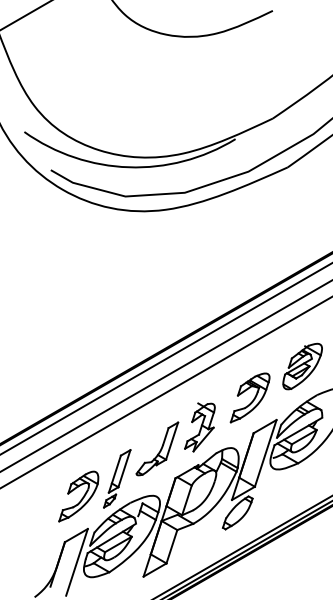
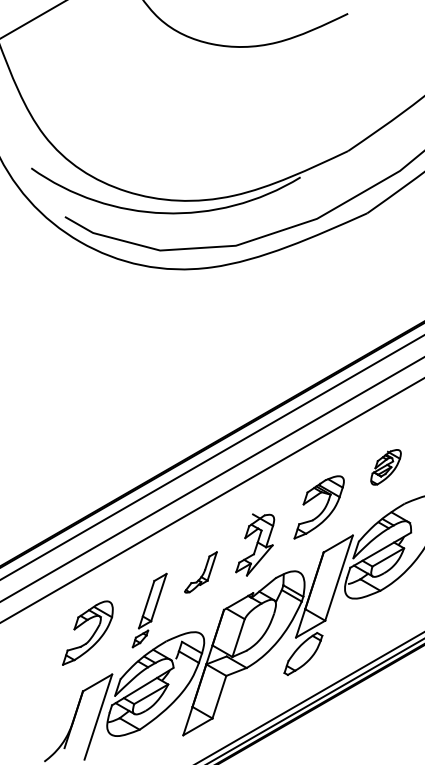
part: (302, 366) -> (385, 467), size x0.6
part: (157, 448) -> (201, 571), size x0.6
part: (78, 496) -> (87, 633), moved

